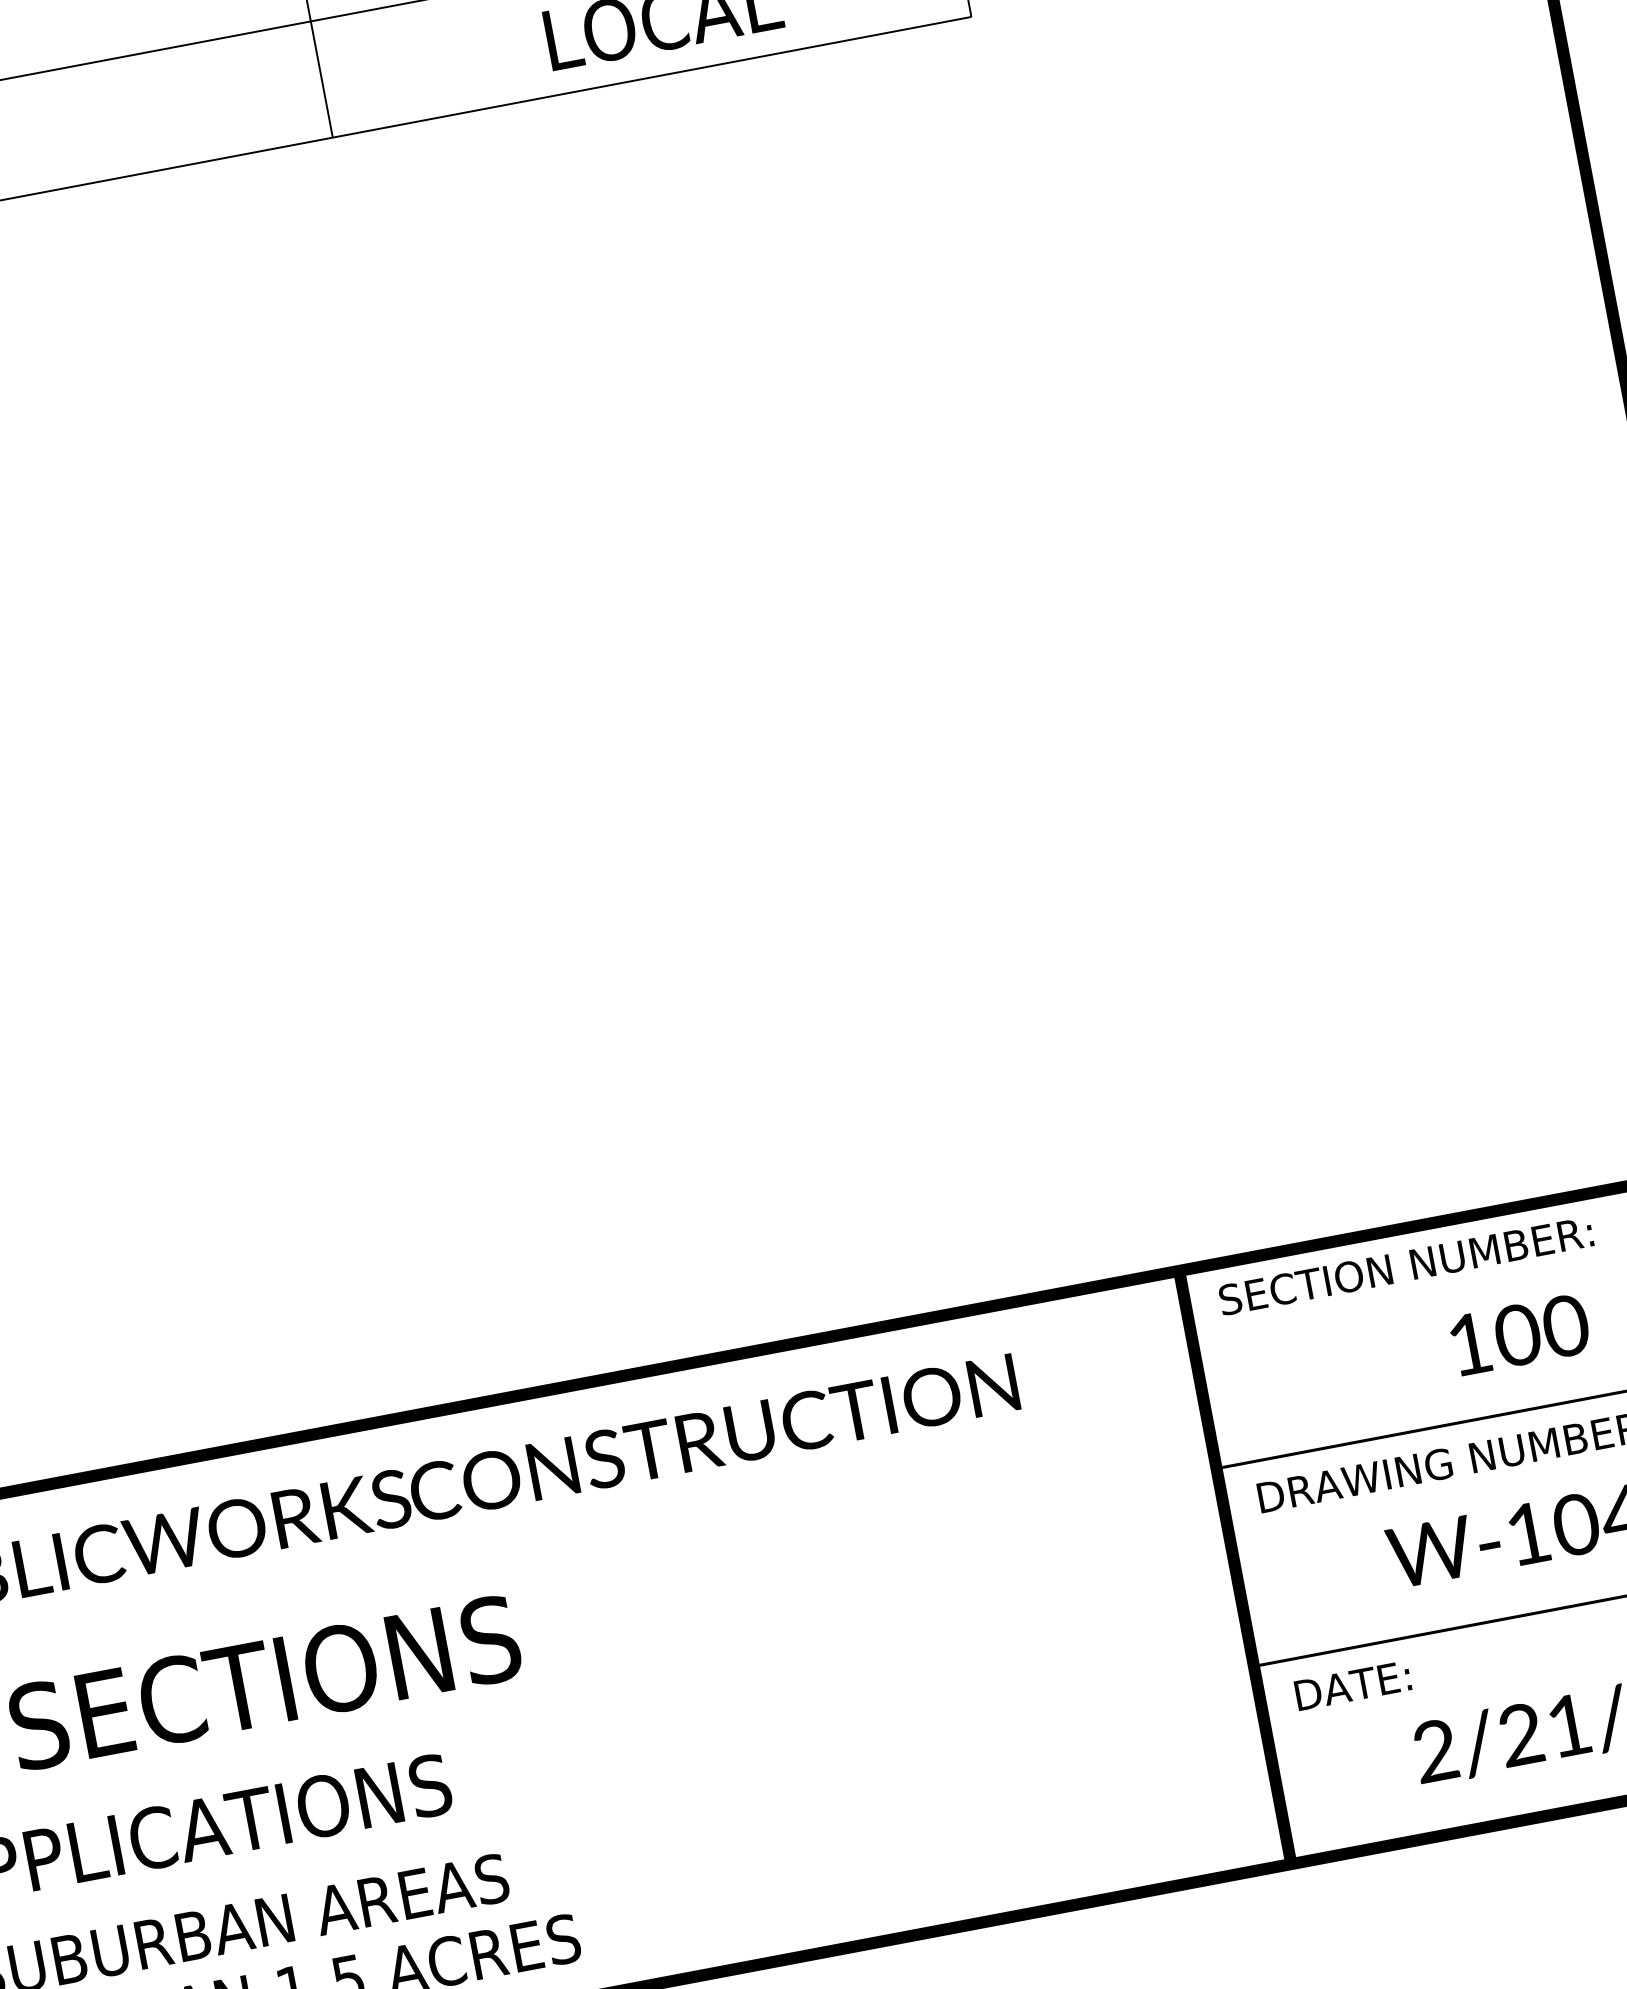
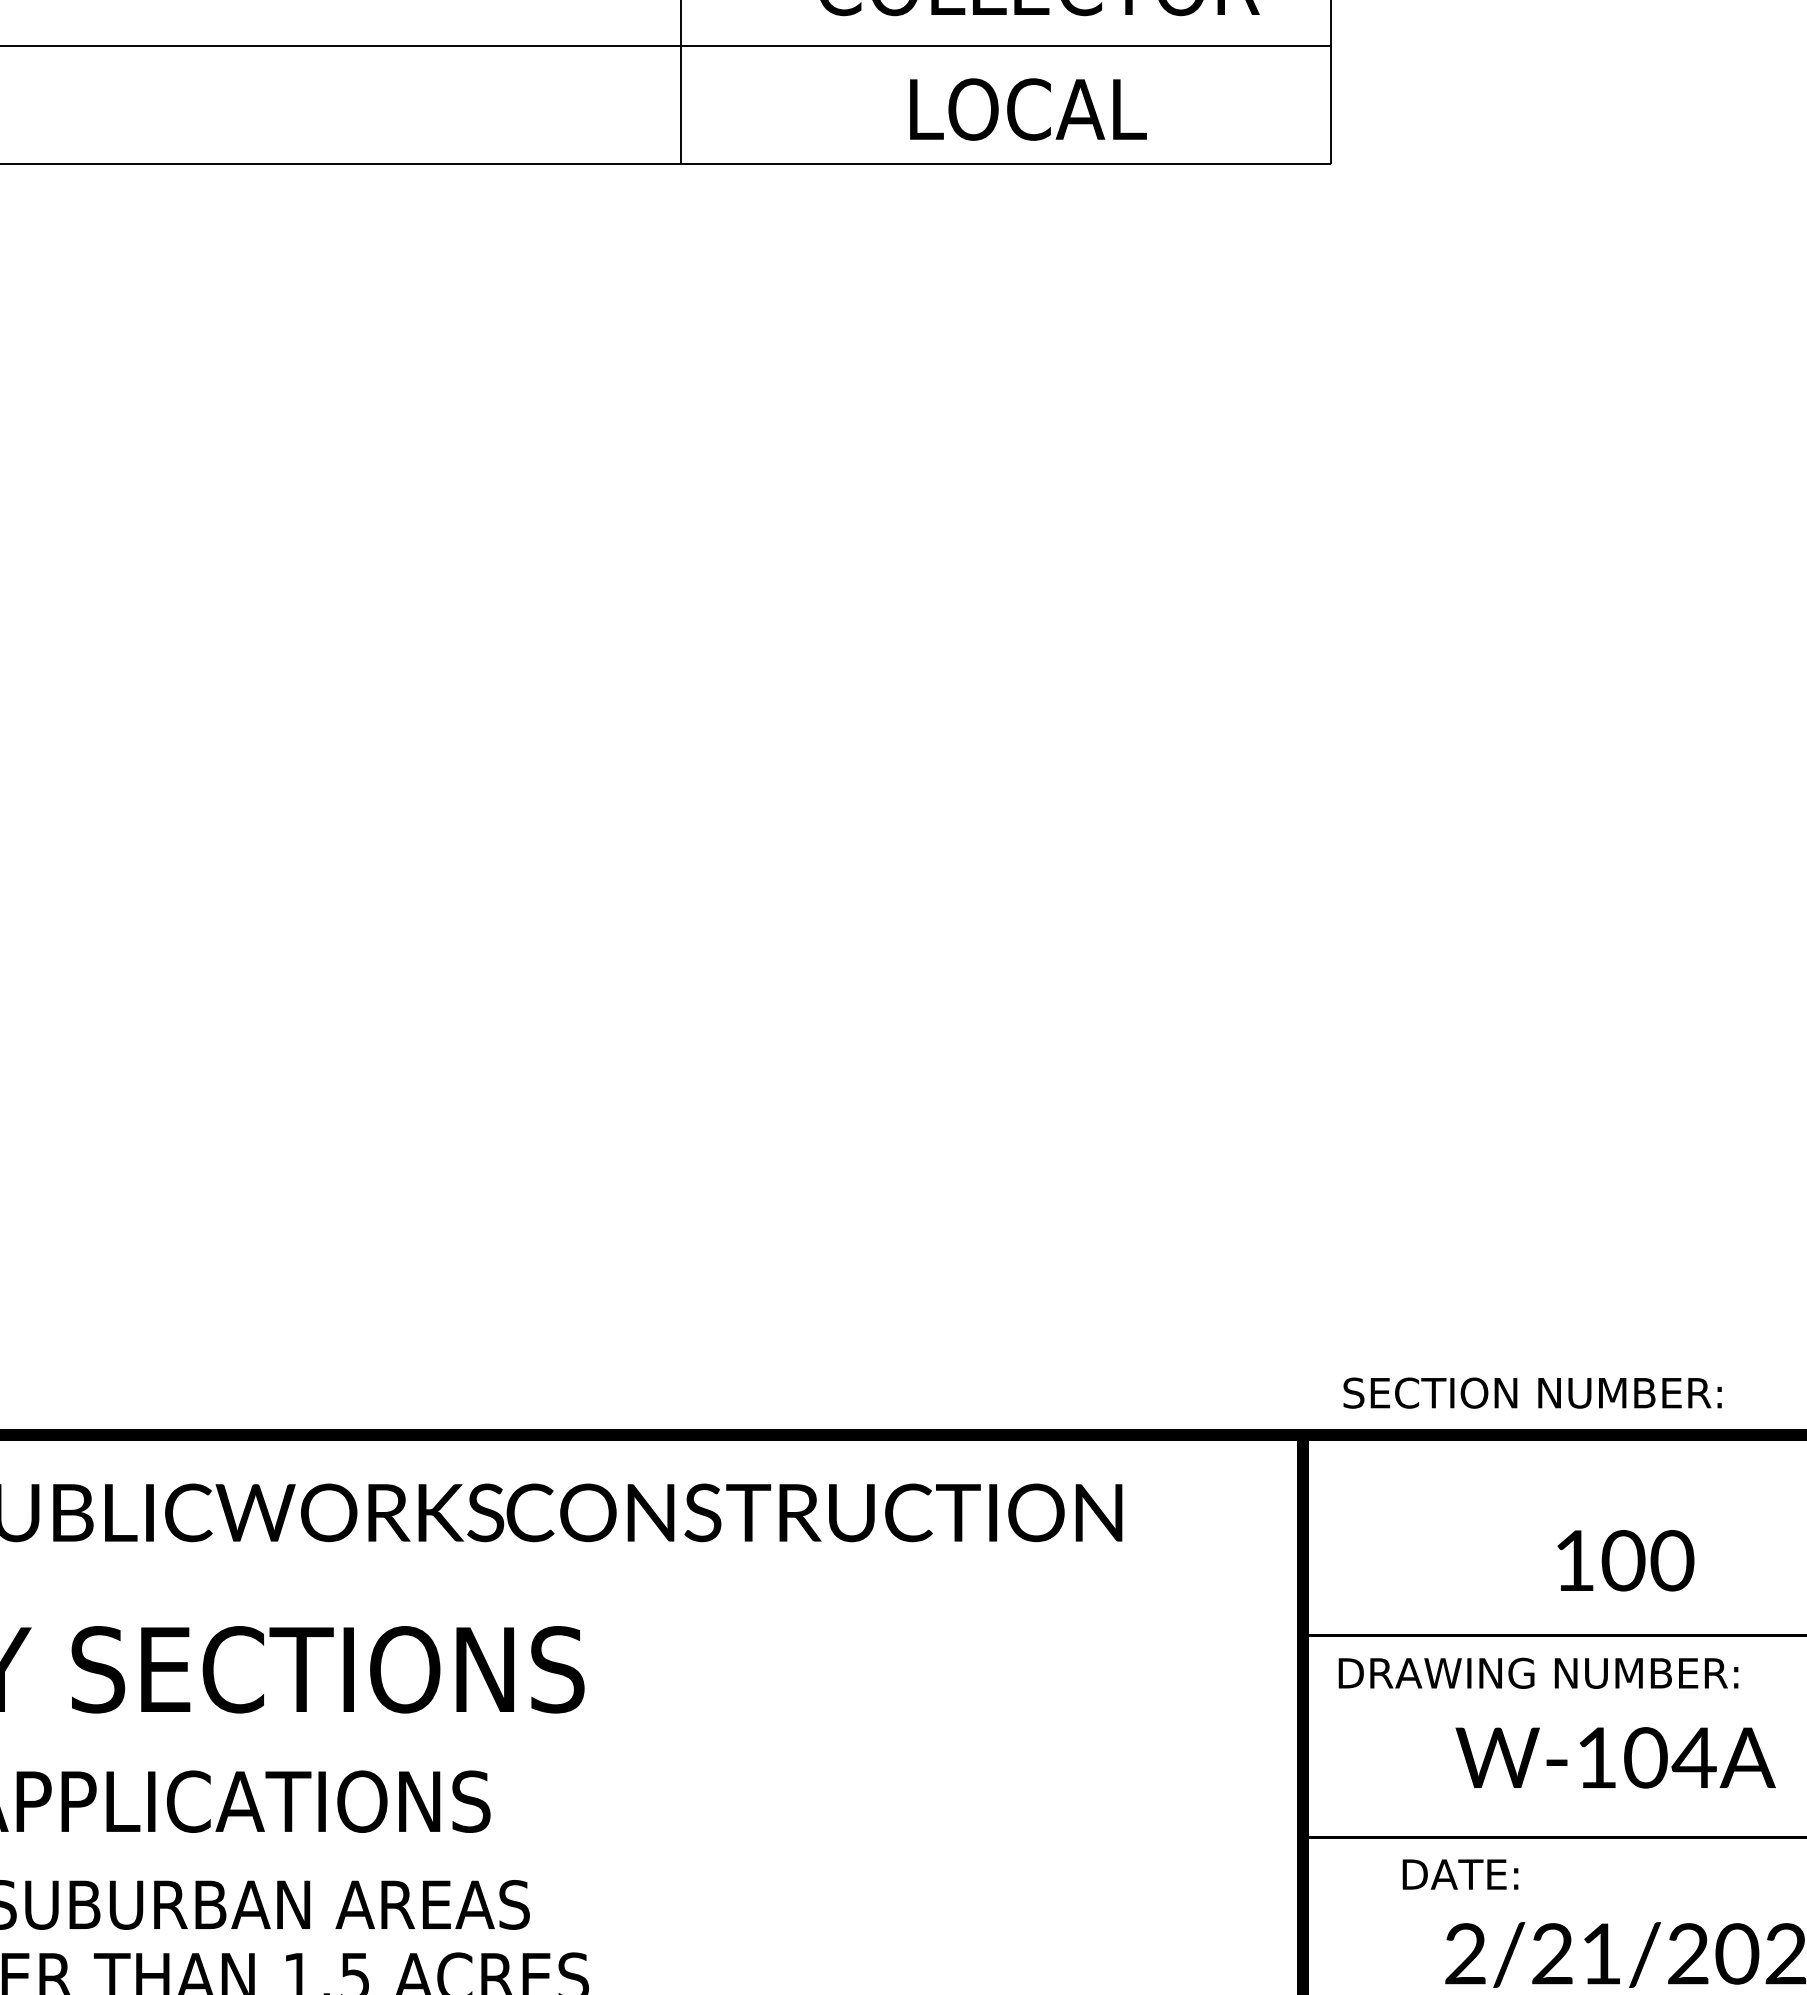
text: (1405, 1265) -> (1532, 1392), moved
text: (1352, 1685) -> (1460, 1874), moved

